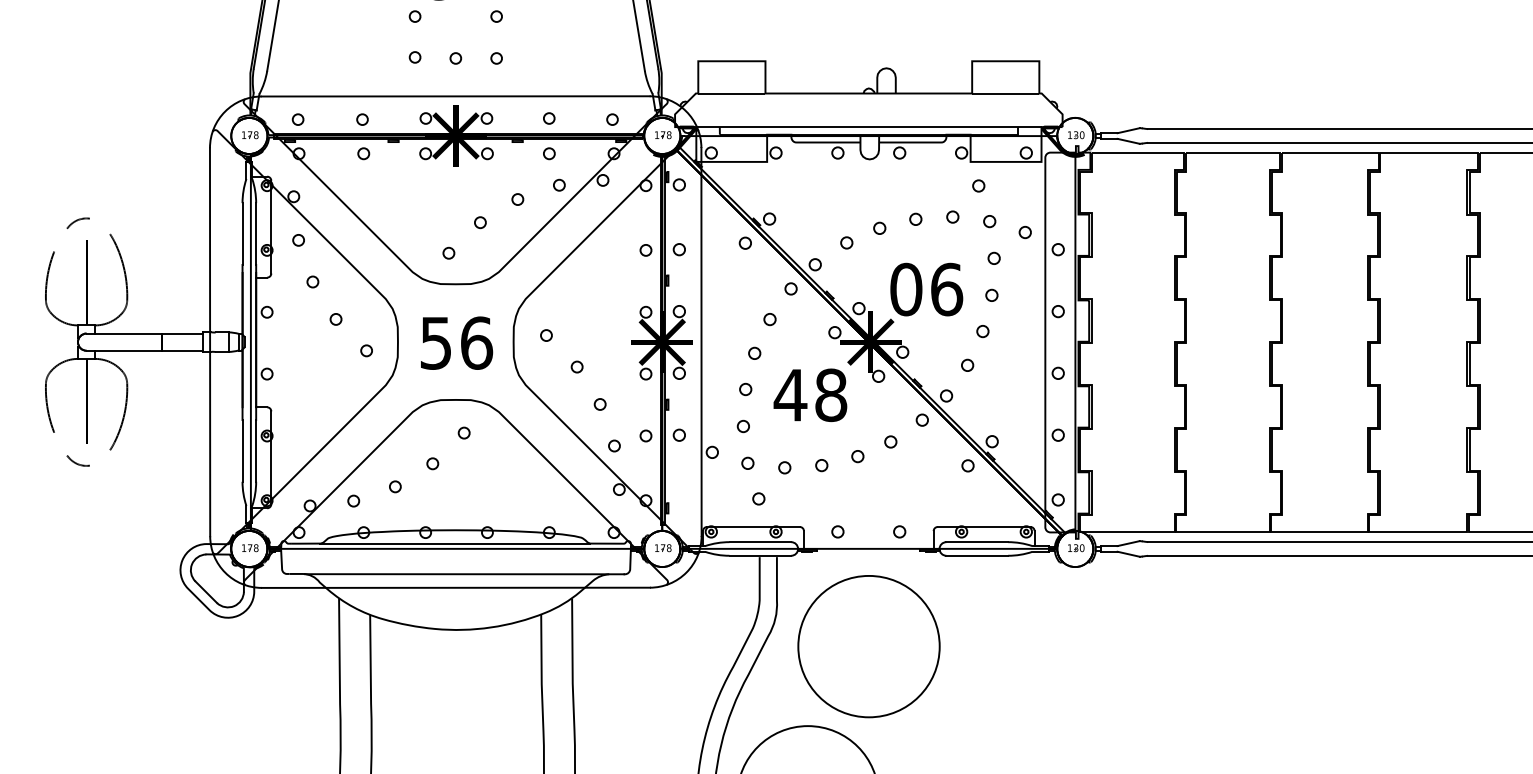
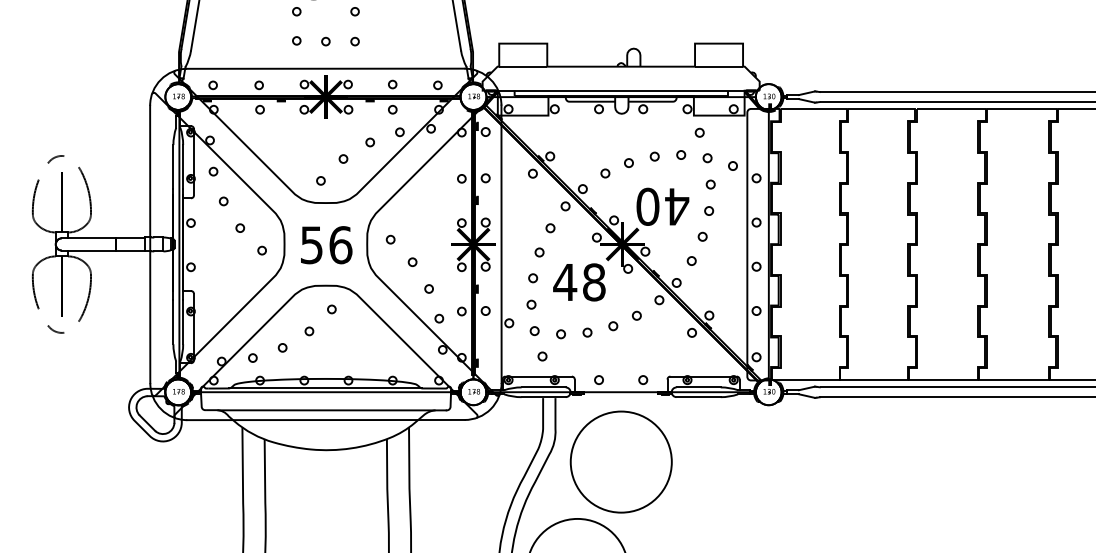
text: (947, 289) -> (677, 206), 90 -> 40

